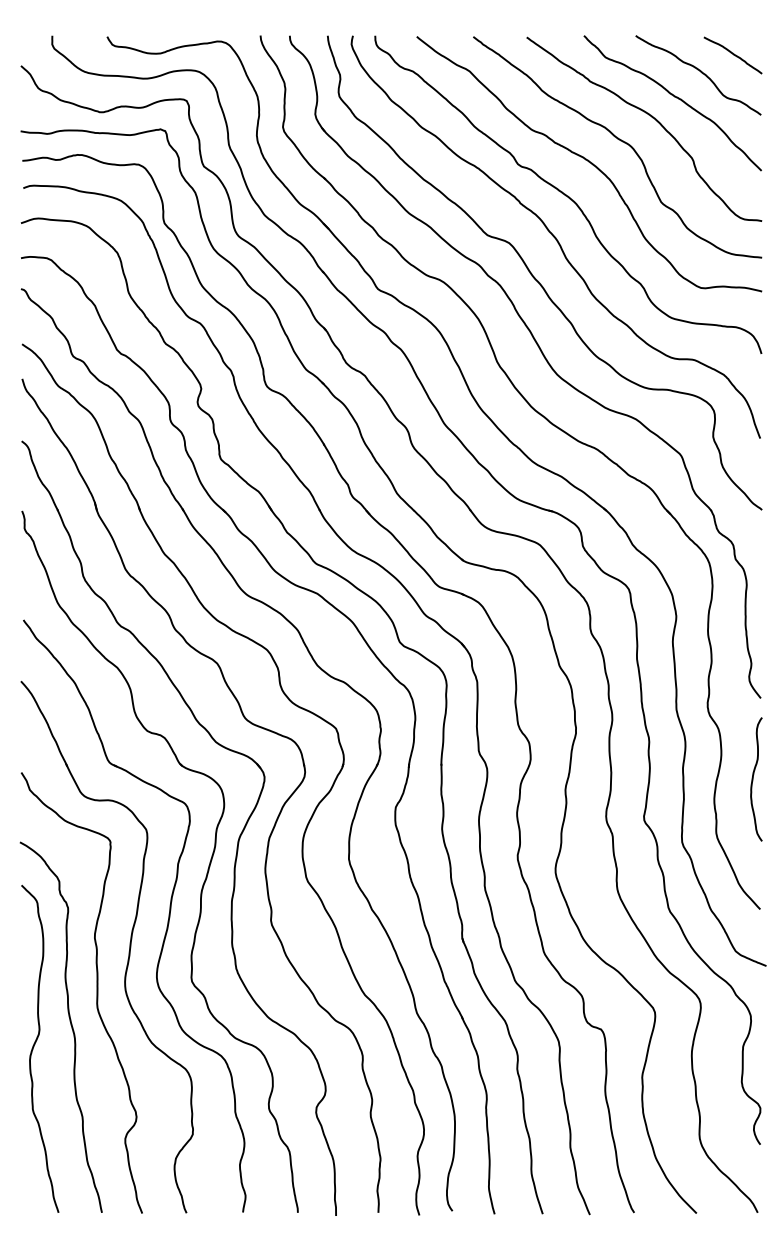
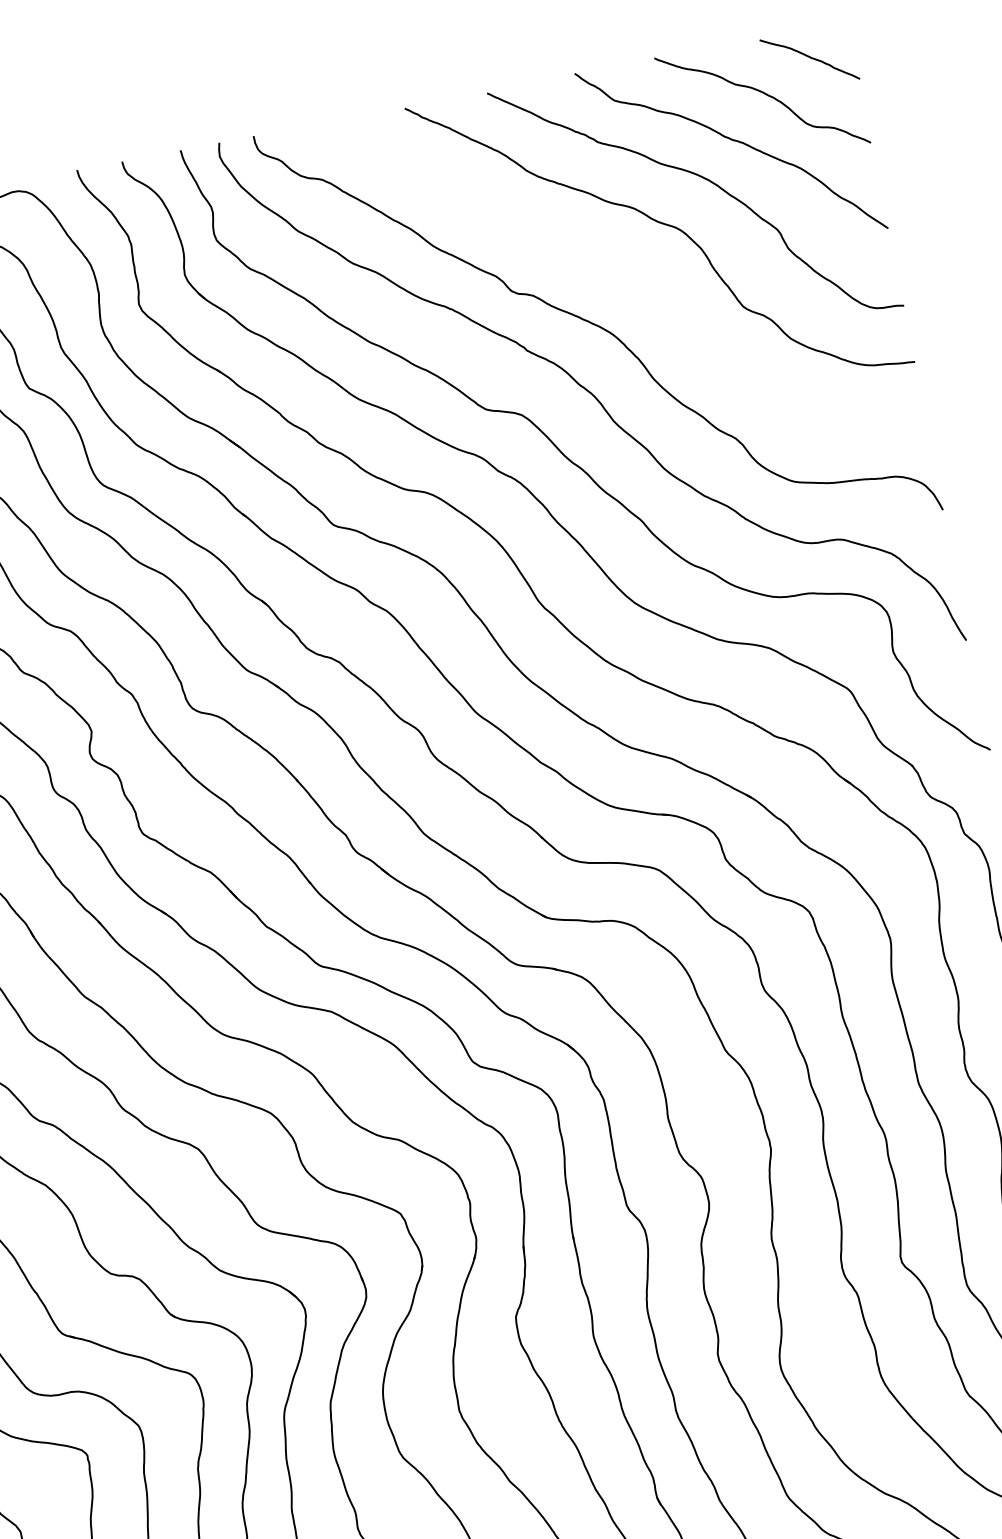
curve: (590, 163) -> (622, 268), removed

